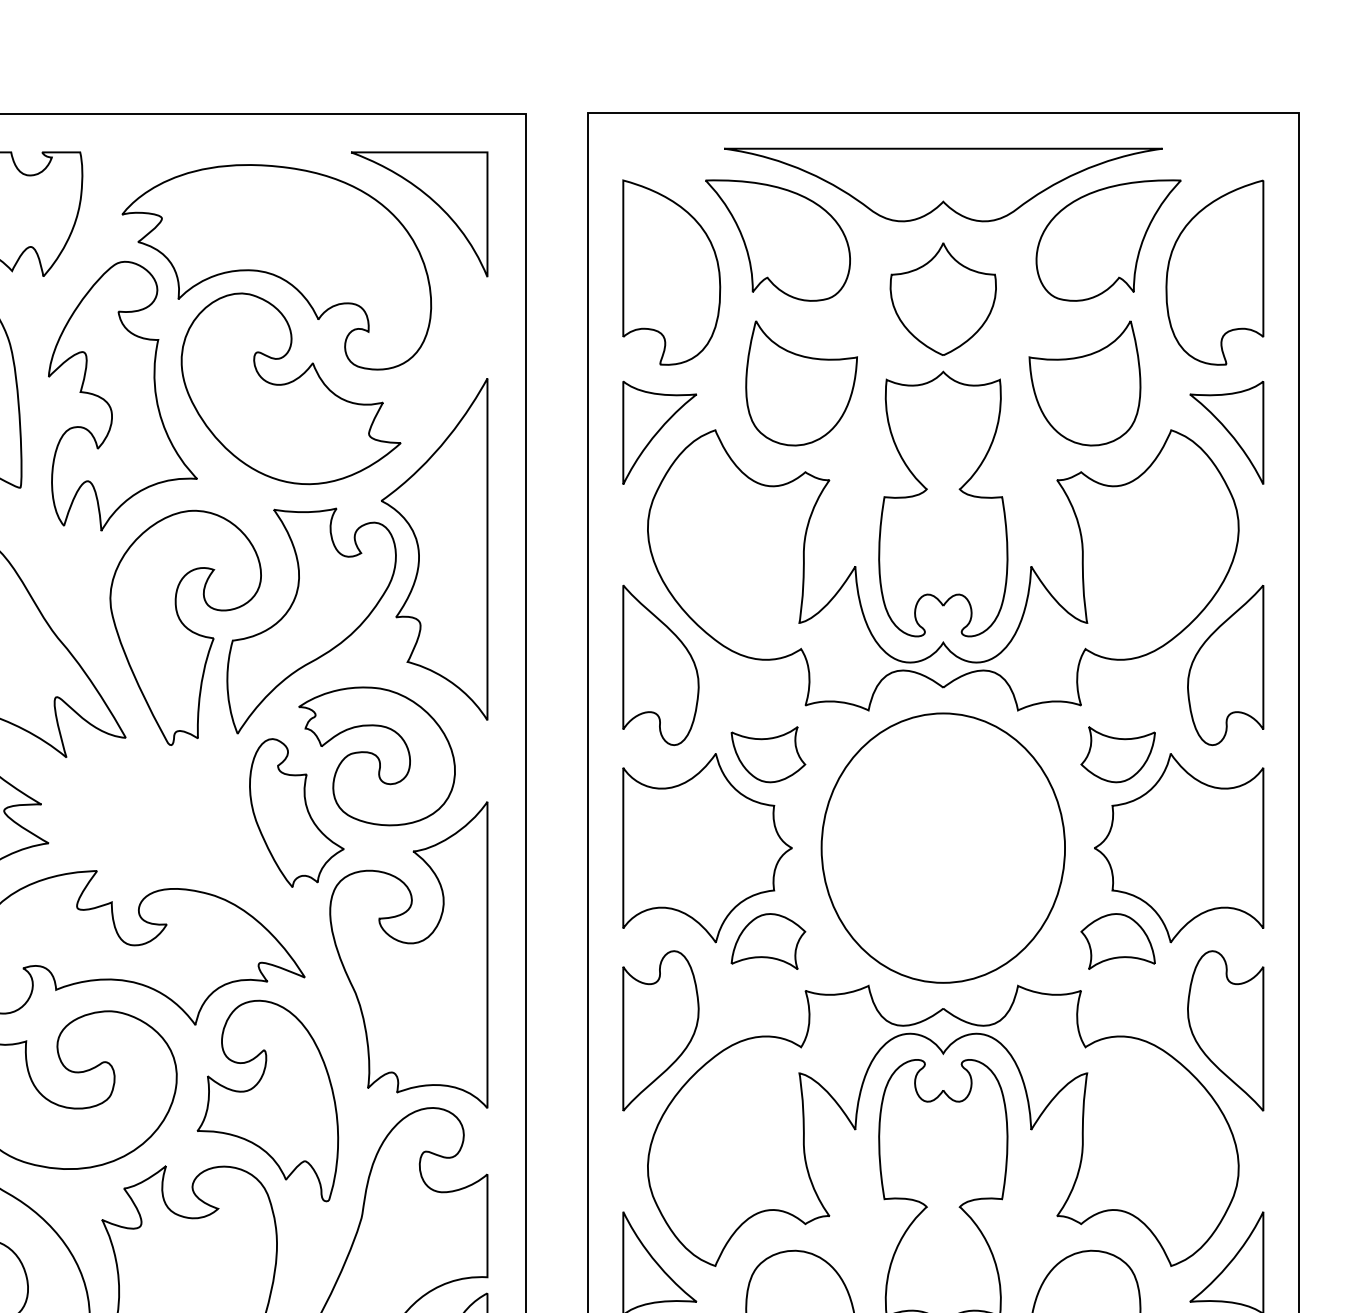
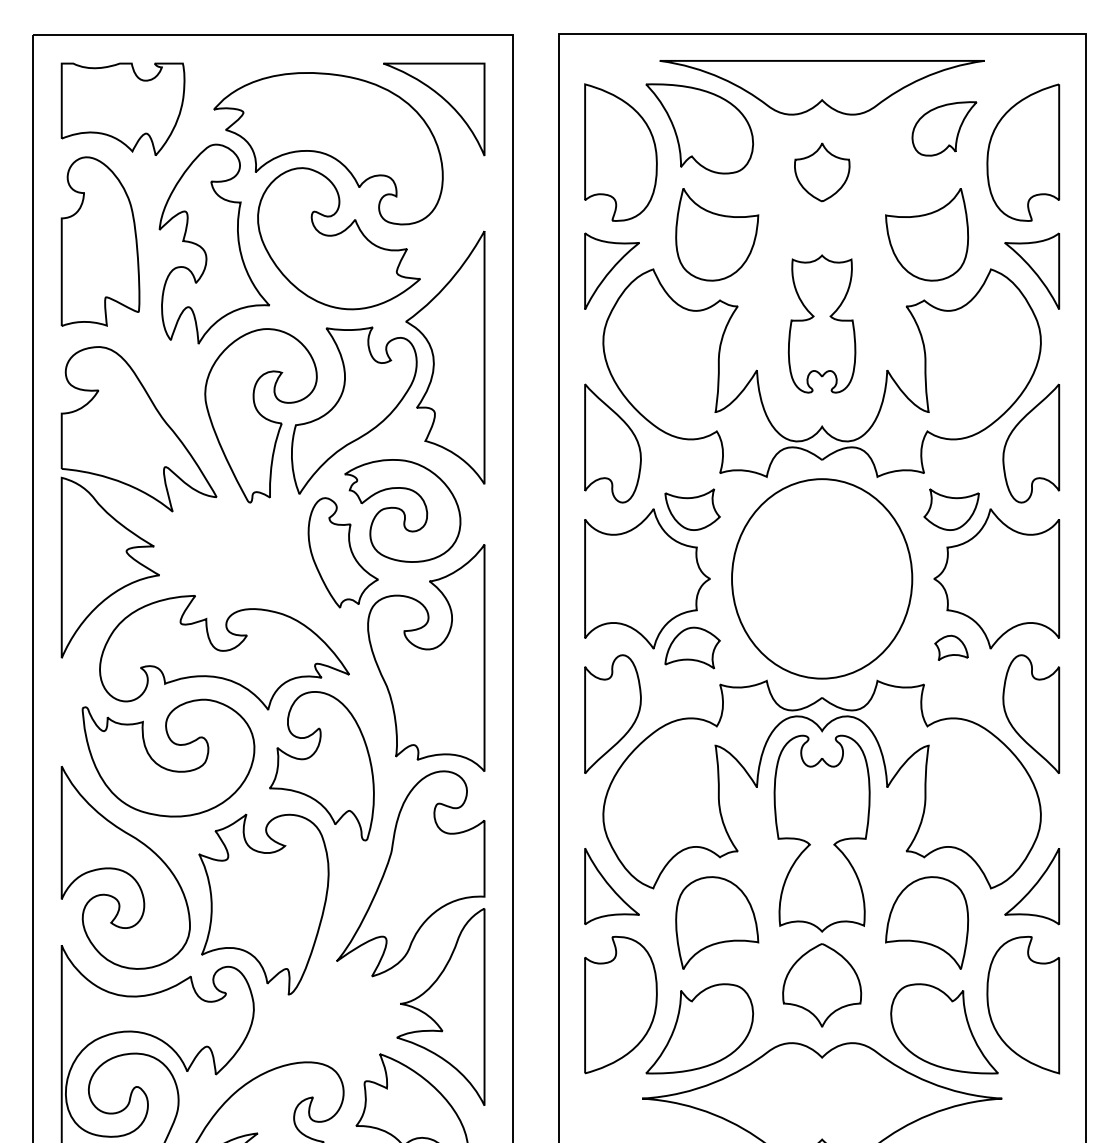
part: (1108, 240) -> (944, 128), size x0.6
part: (943, 299) -> (822, 172), size x0.7
part: (942, 503) -> (821, 323), size x0.7
part: (1117, 940) -> (951, 647), size x0.6

